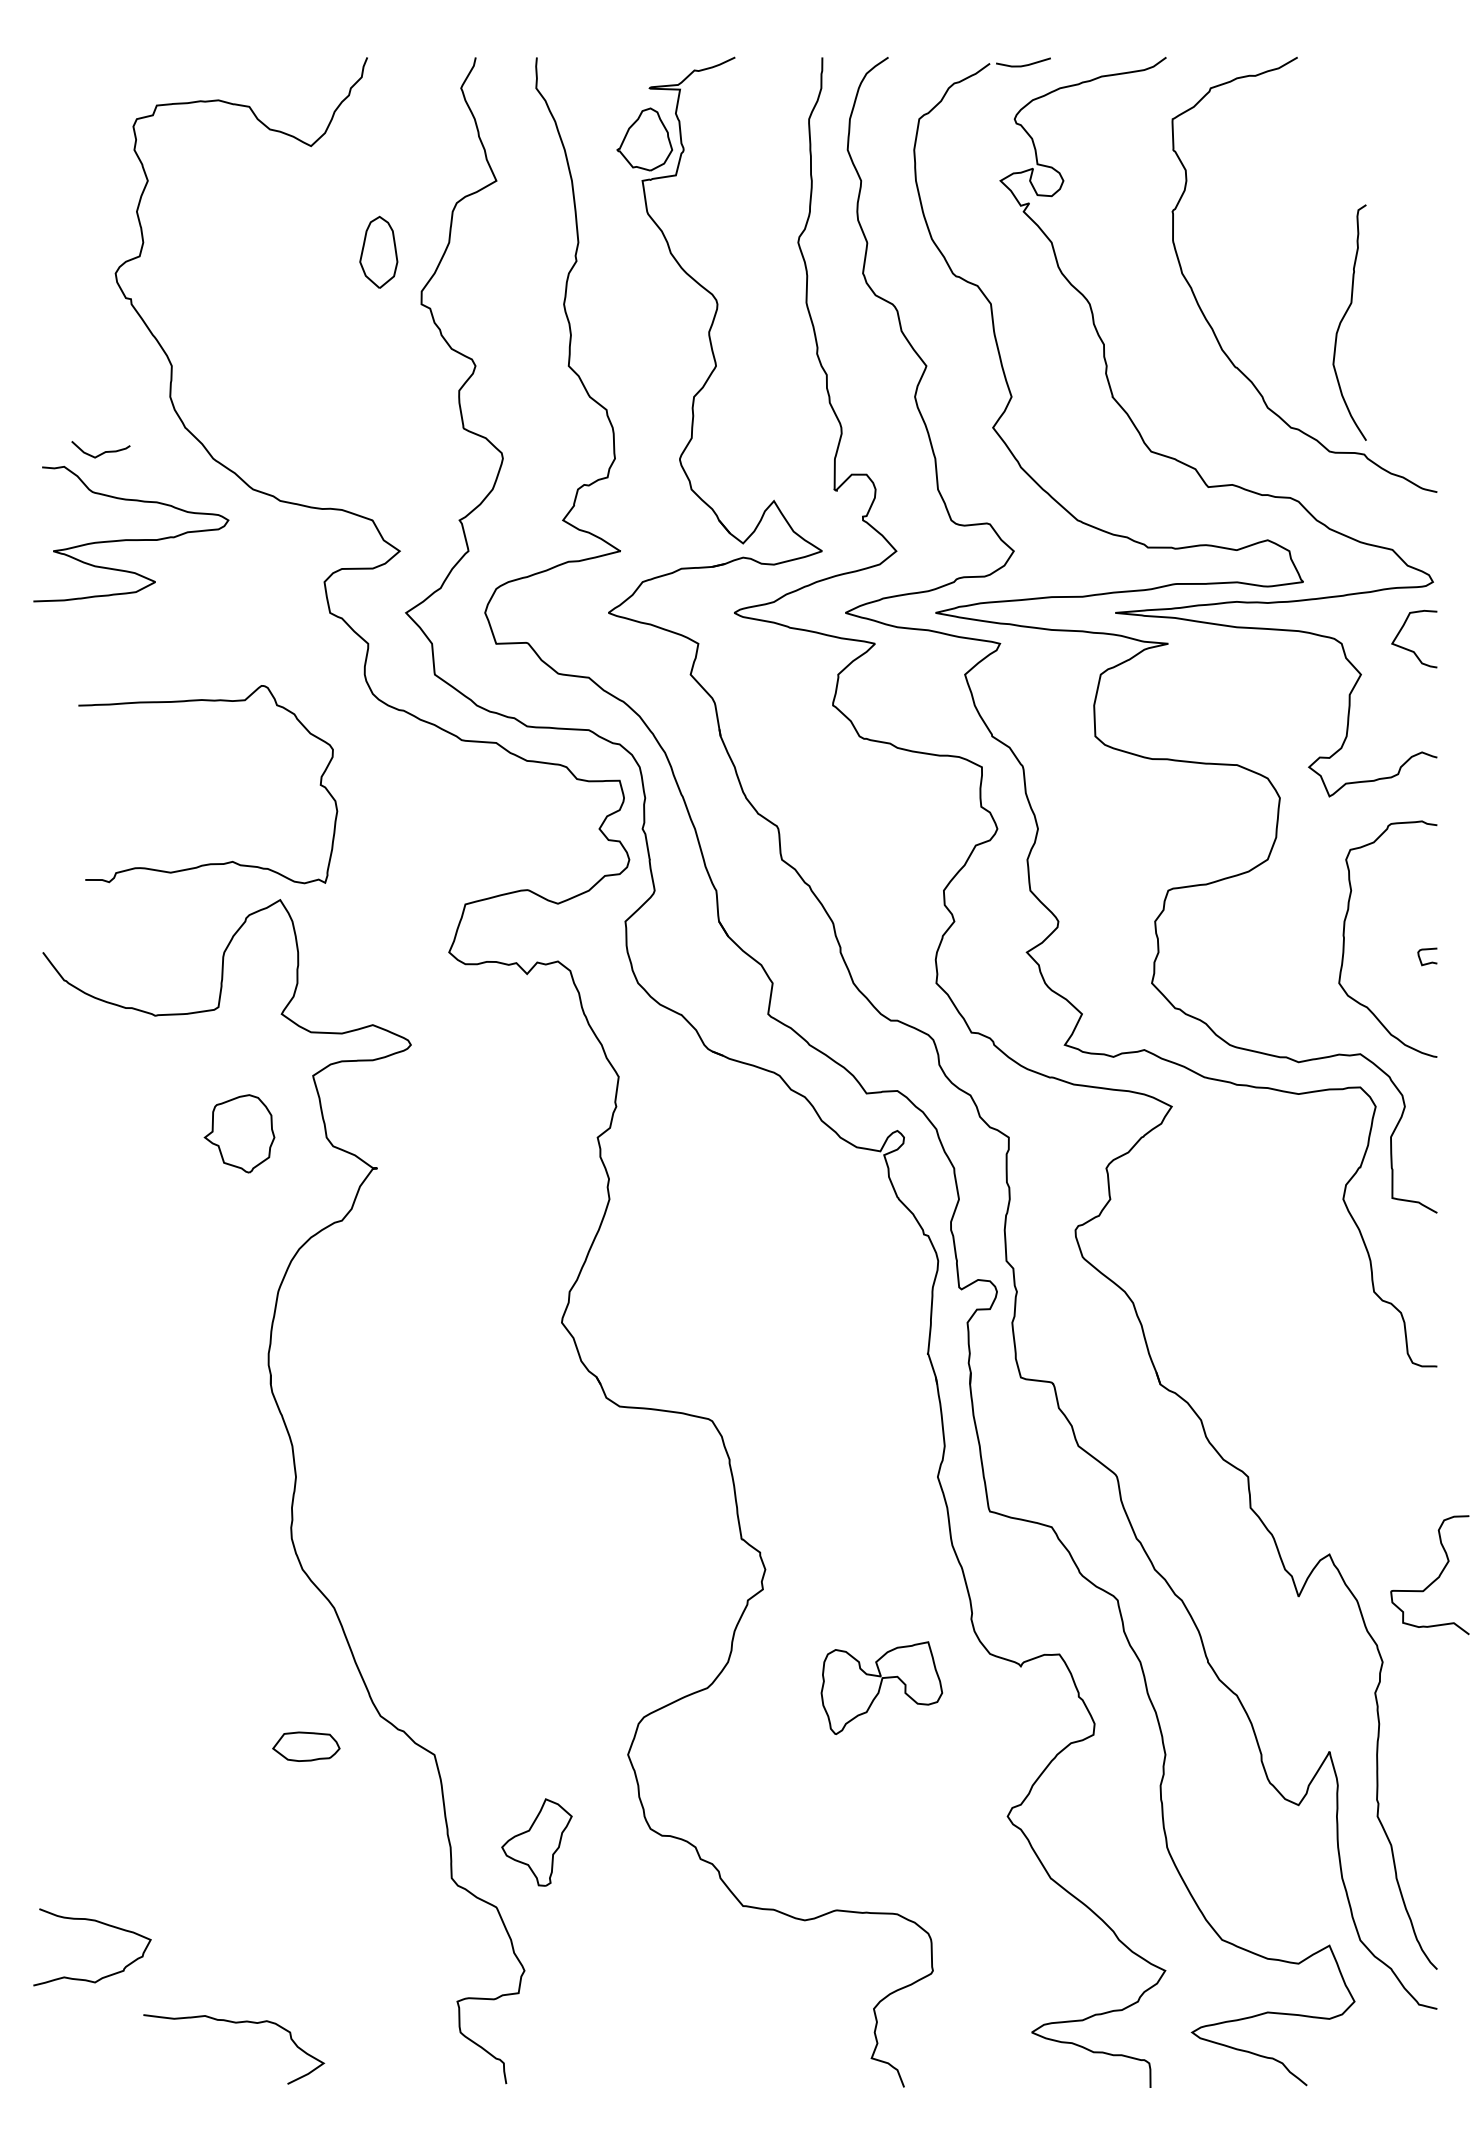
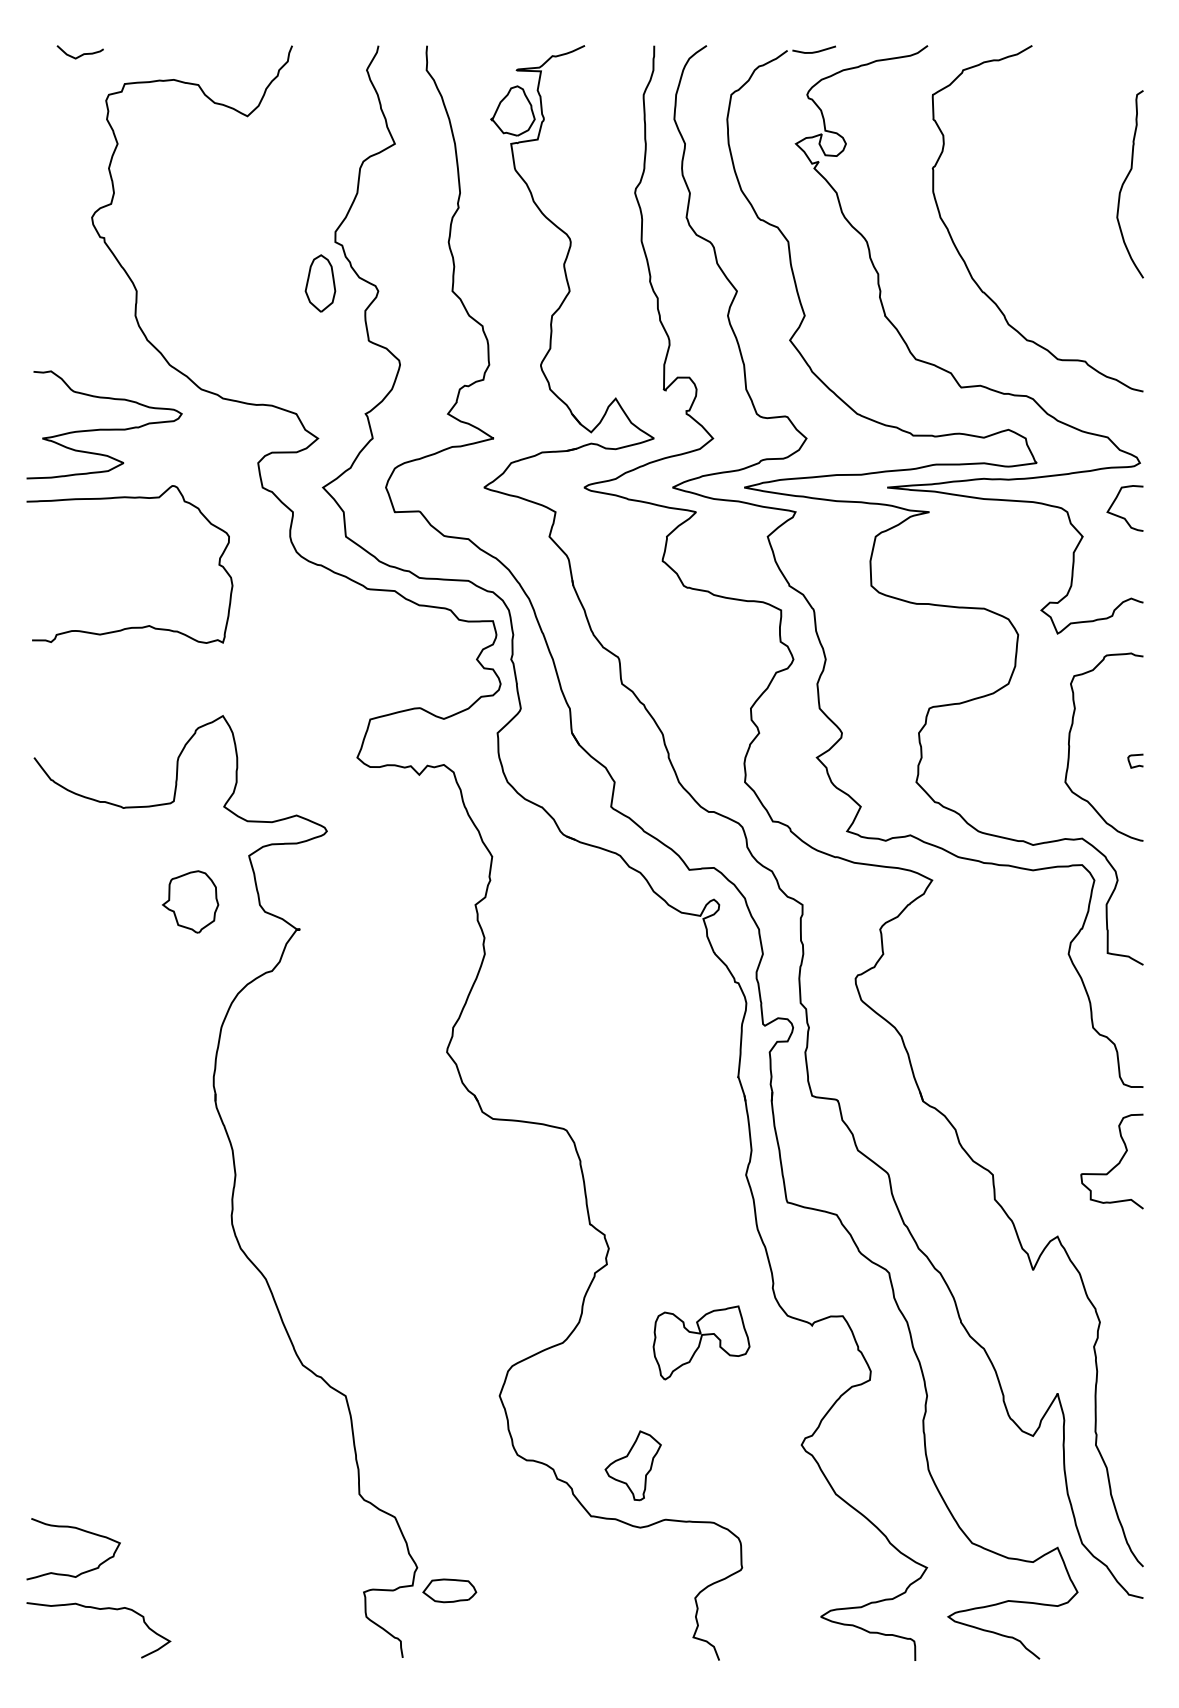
part: (378, 251) -> (320, 282), moved
curve: (1343, 319) -> (1125, 181), moved
curve: (102, 452) -> (81, 54), moved
curve: (208, 863) -> (130, 627), moved
curve: (1434, 1579) -> (1115, 1165), moved
part: (306, 1746) -> (449, 1590), moved
part: (536, 1842) -> (632, 1465), moved
curve: (234, 2023) -> (99, 1609), moved

